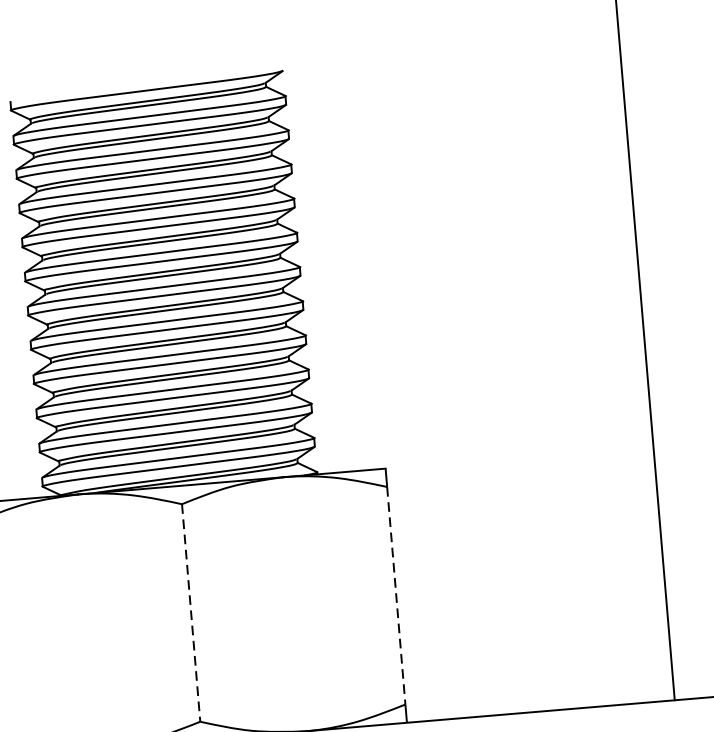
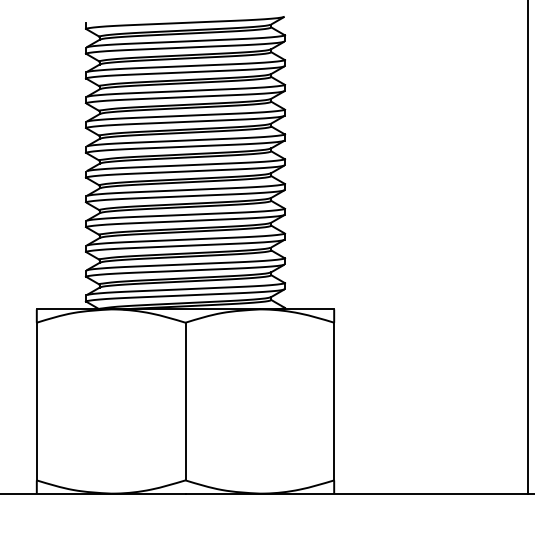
line: (396, 595) -> (334, 401), dashed -> solid
line: (191, 612) -> (185, 401), dashed -> solid

